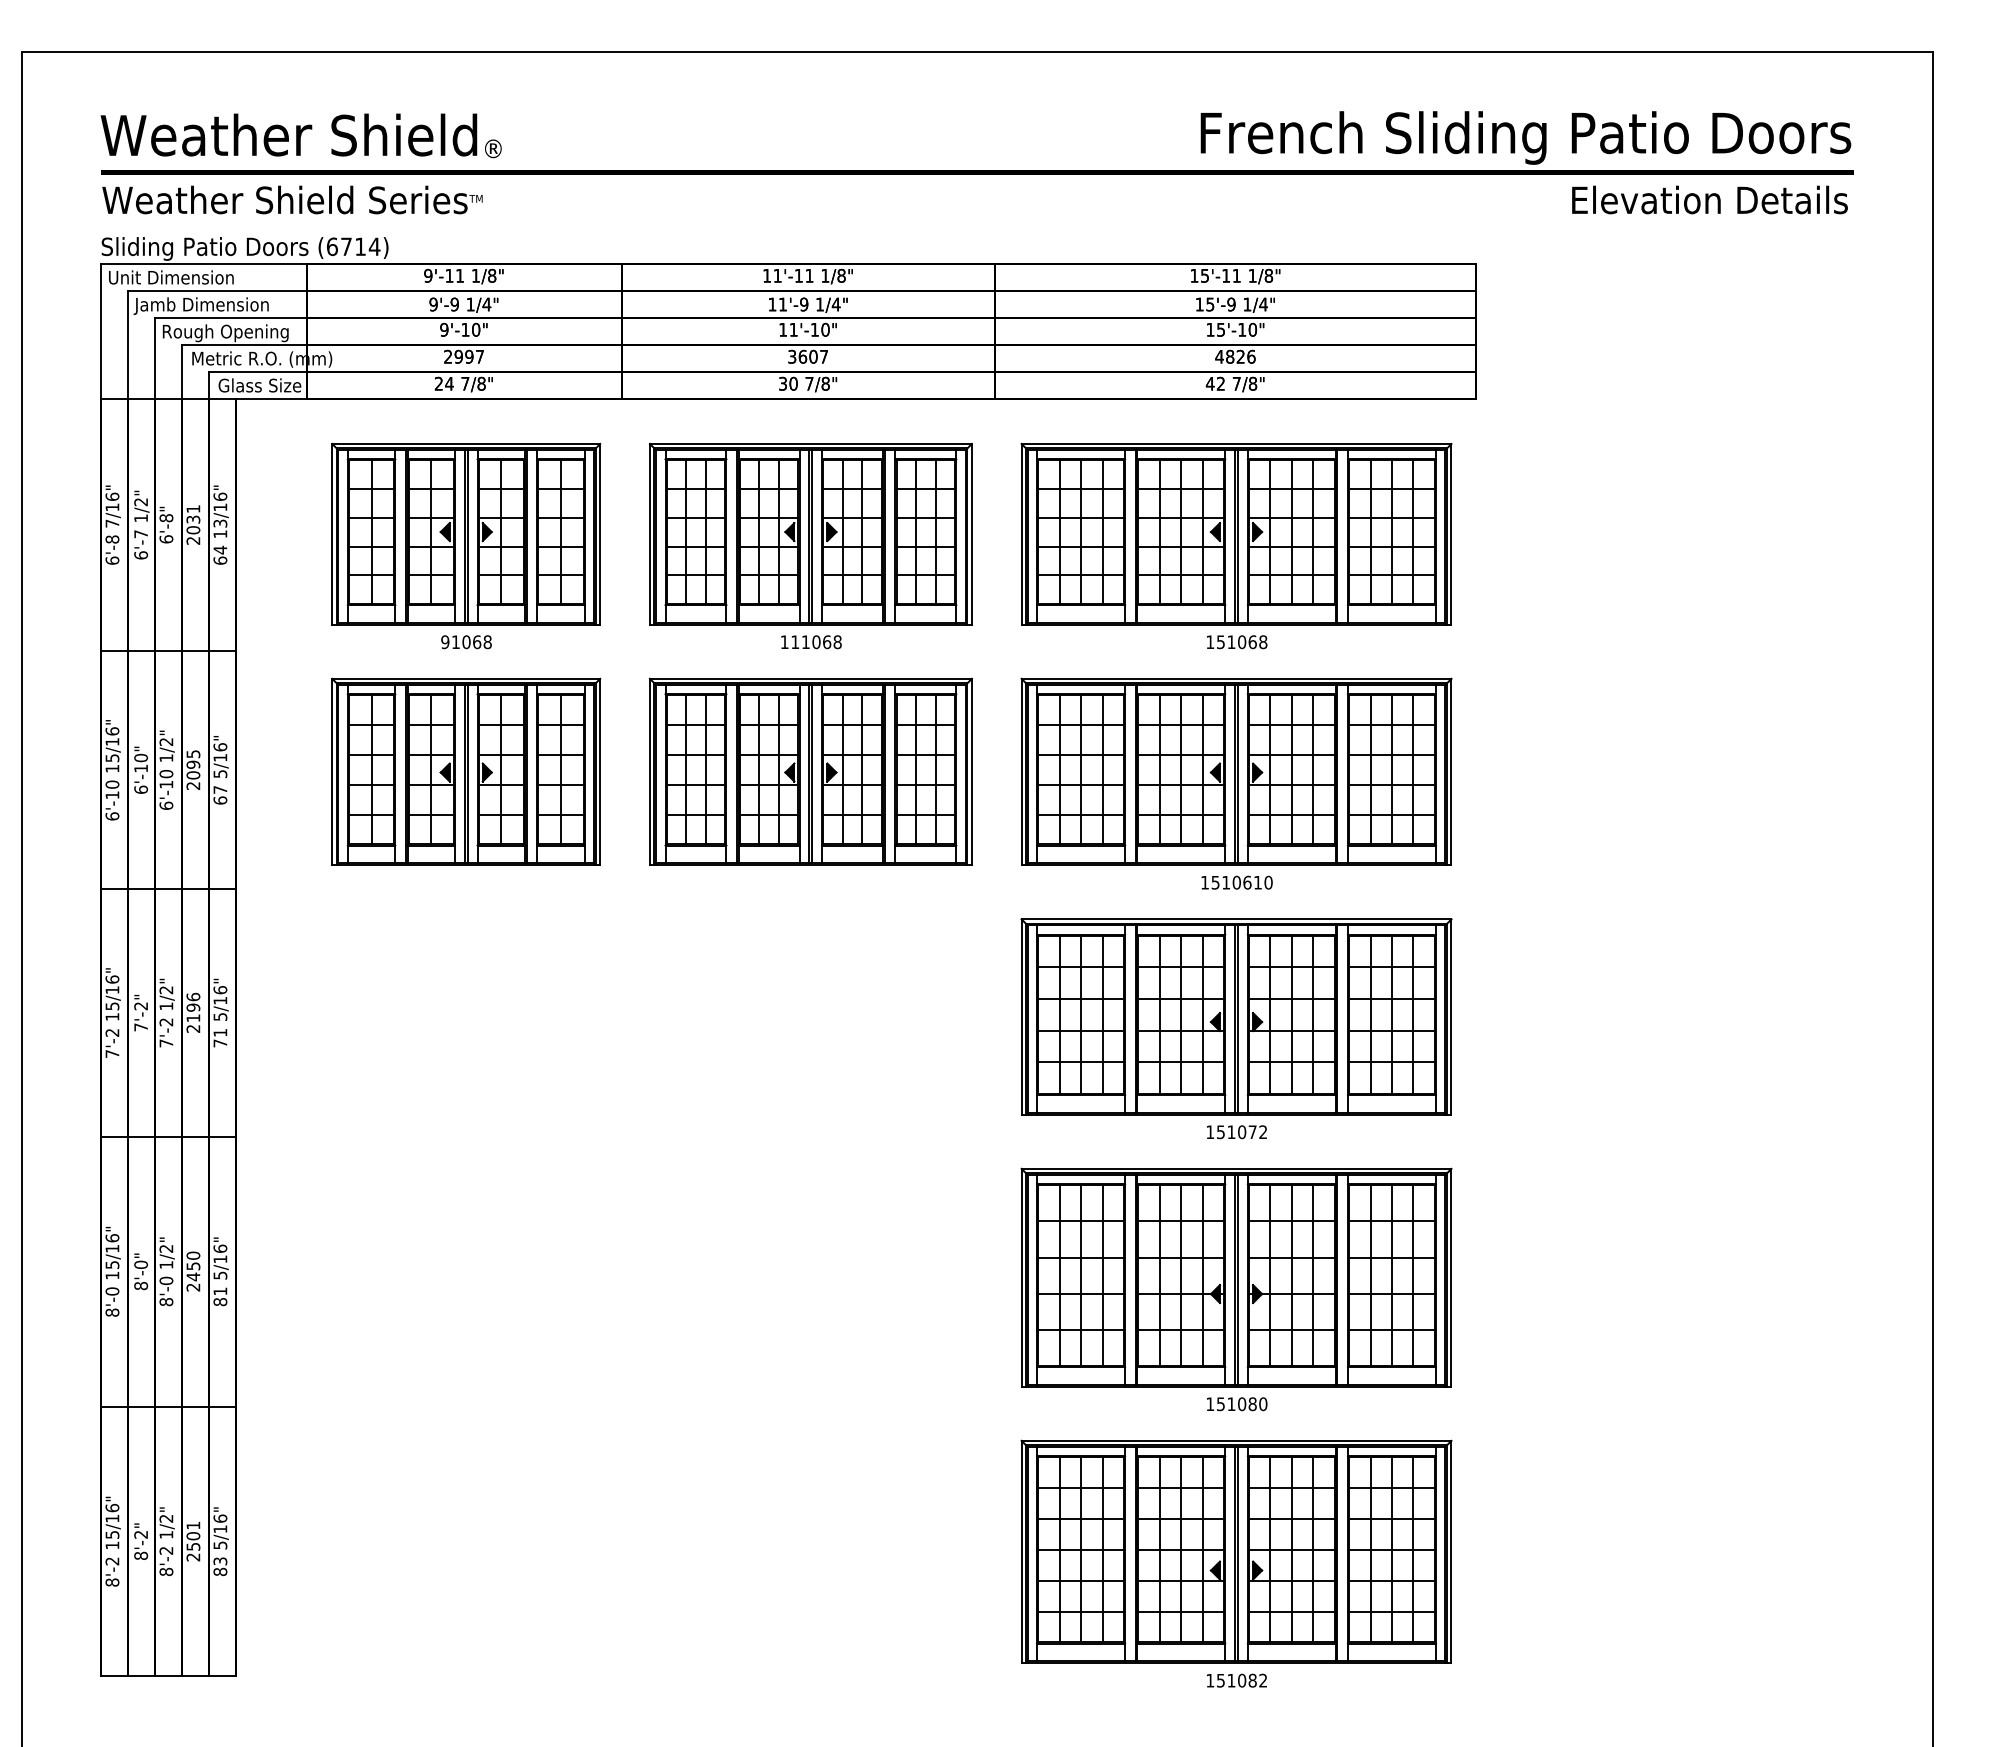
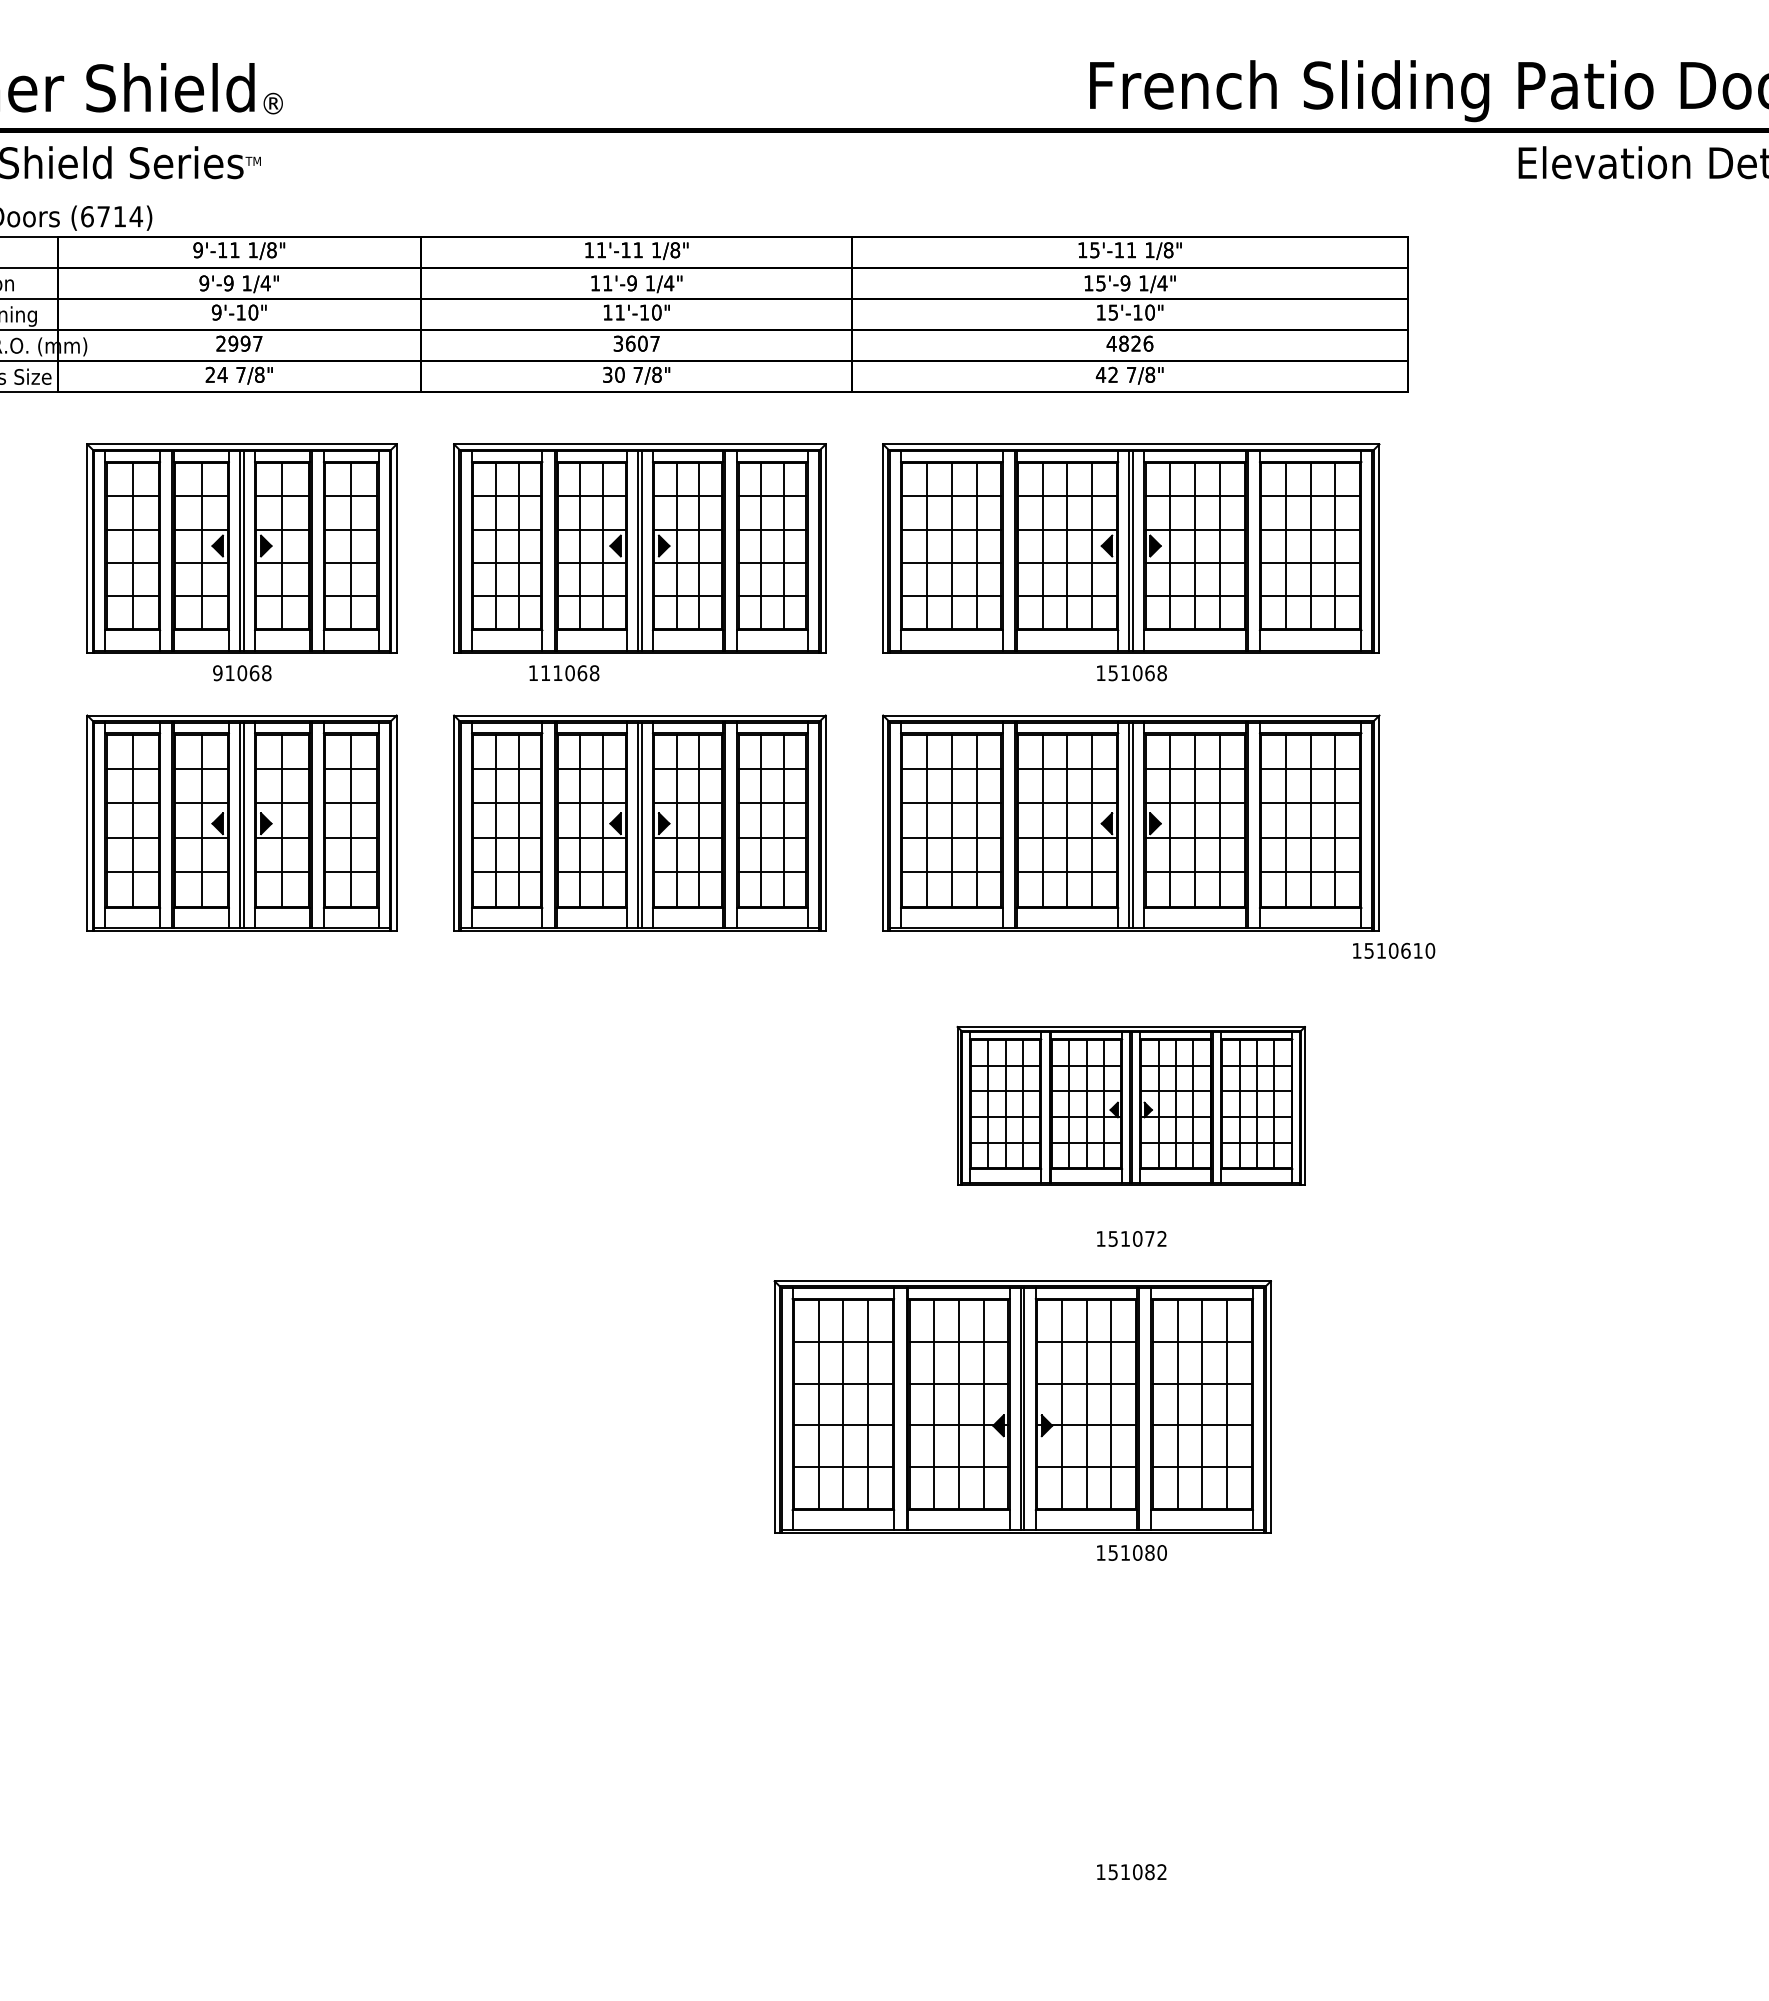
text: (811, 642) -> (564, 673), moved
text: (1236, 882) -> (1393, 950), moved
part: (1236, 1016) -> (1131, 1105), size x0.7
part: (1236, 1277) -> (1022, 1406), moved
part: (1236, 1551) -> (1131, 1722), removed

